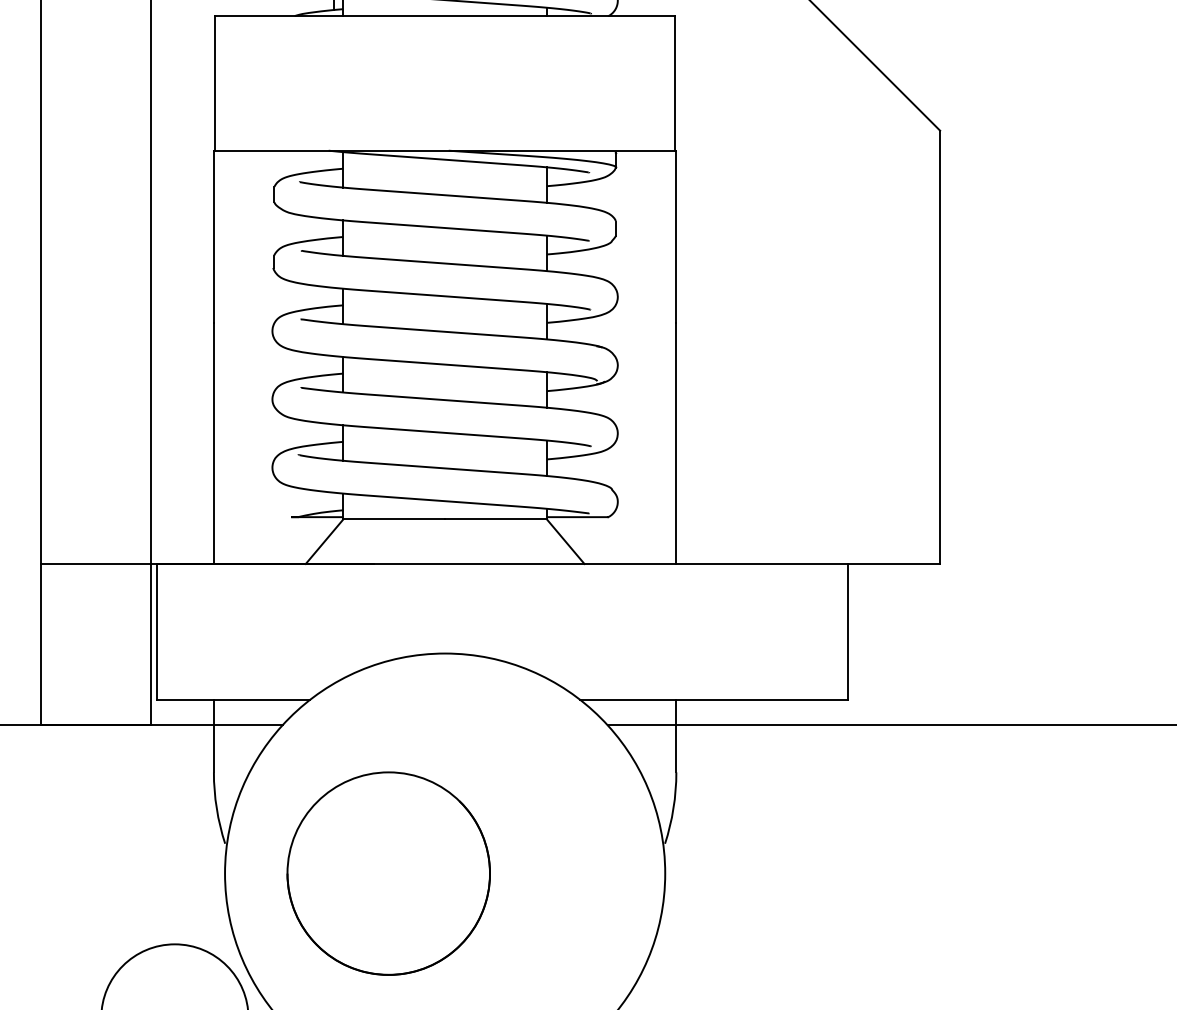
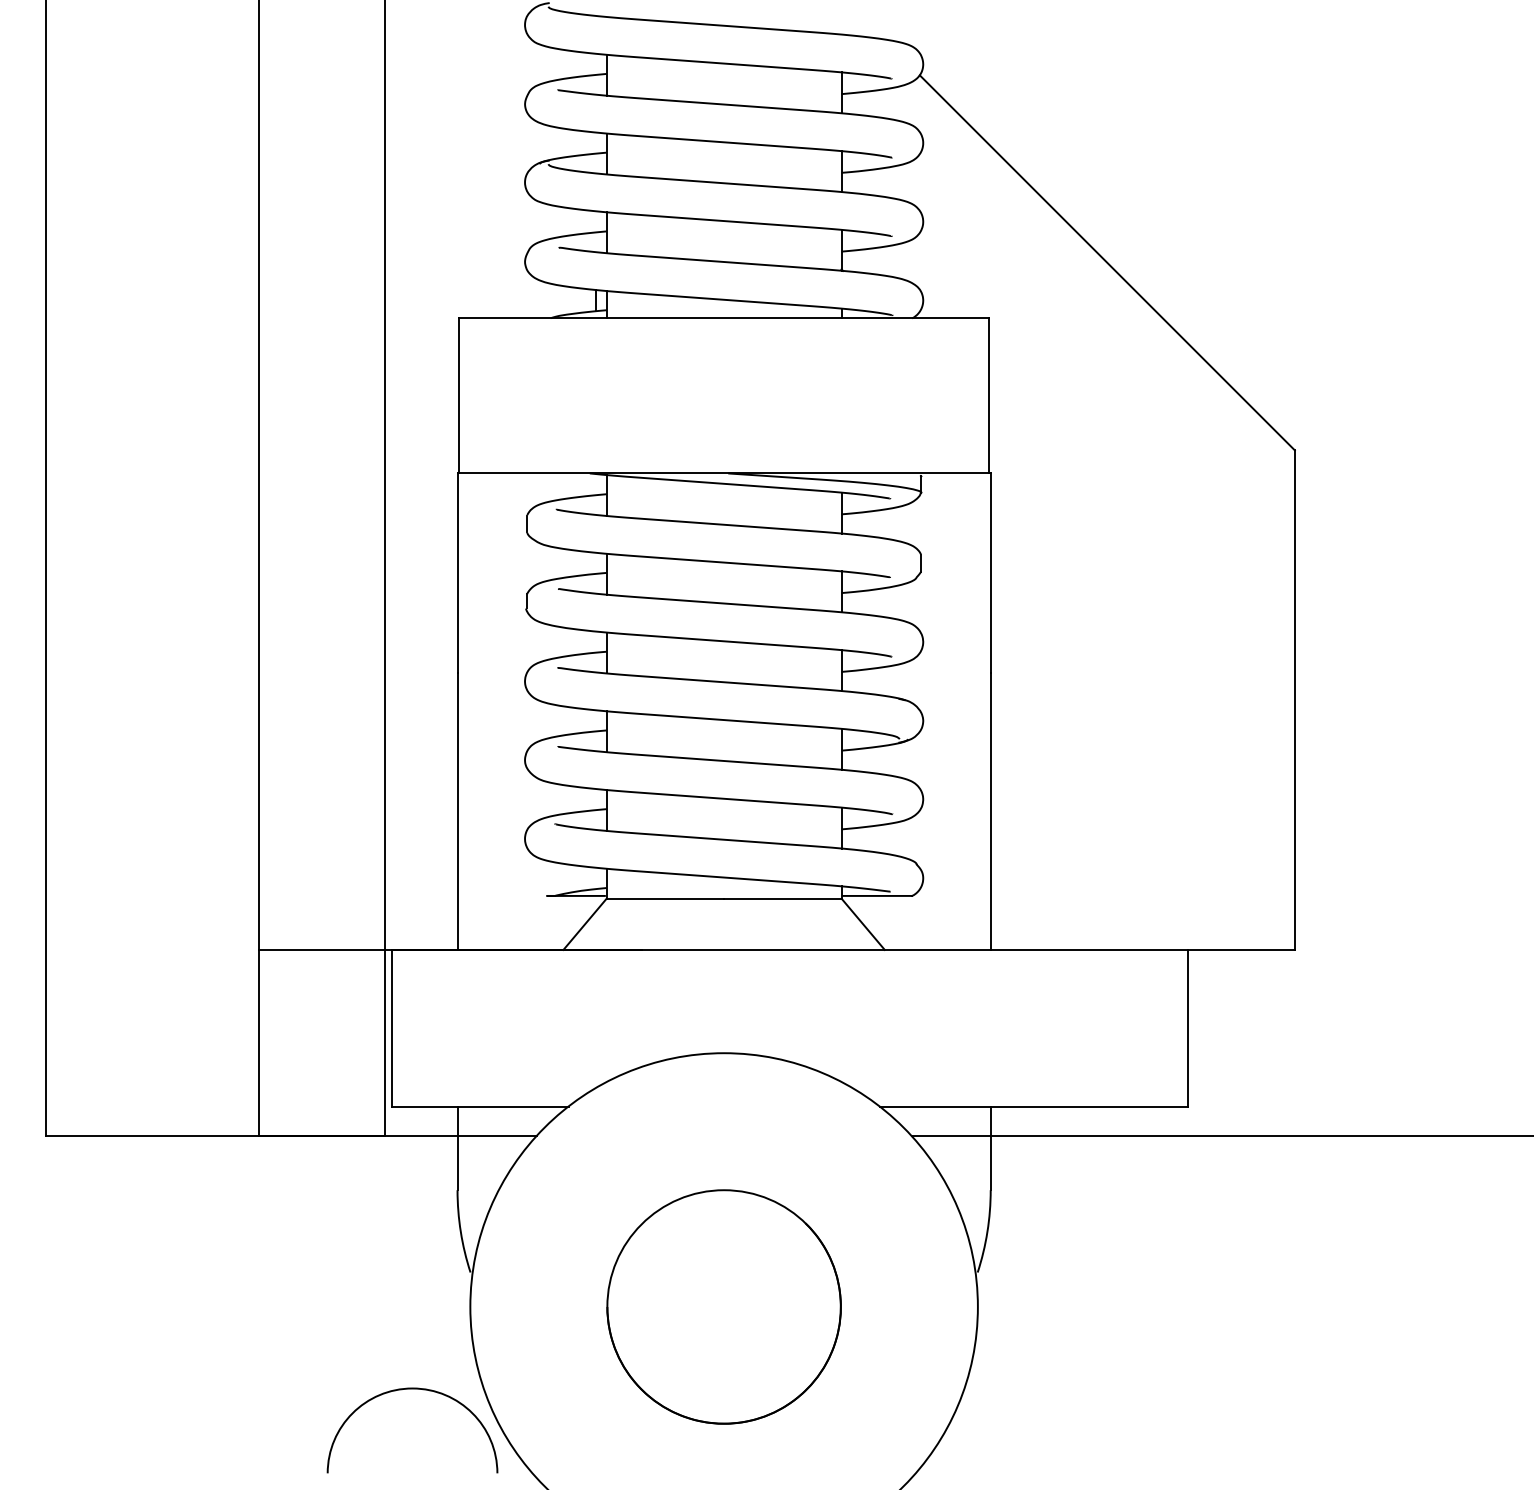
circle: (388, 873) -> (723, 1306), moved

